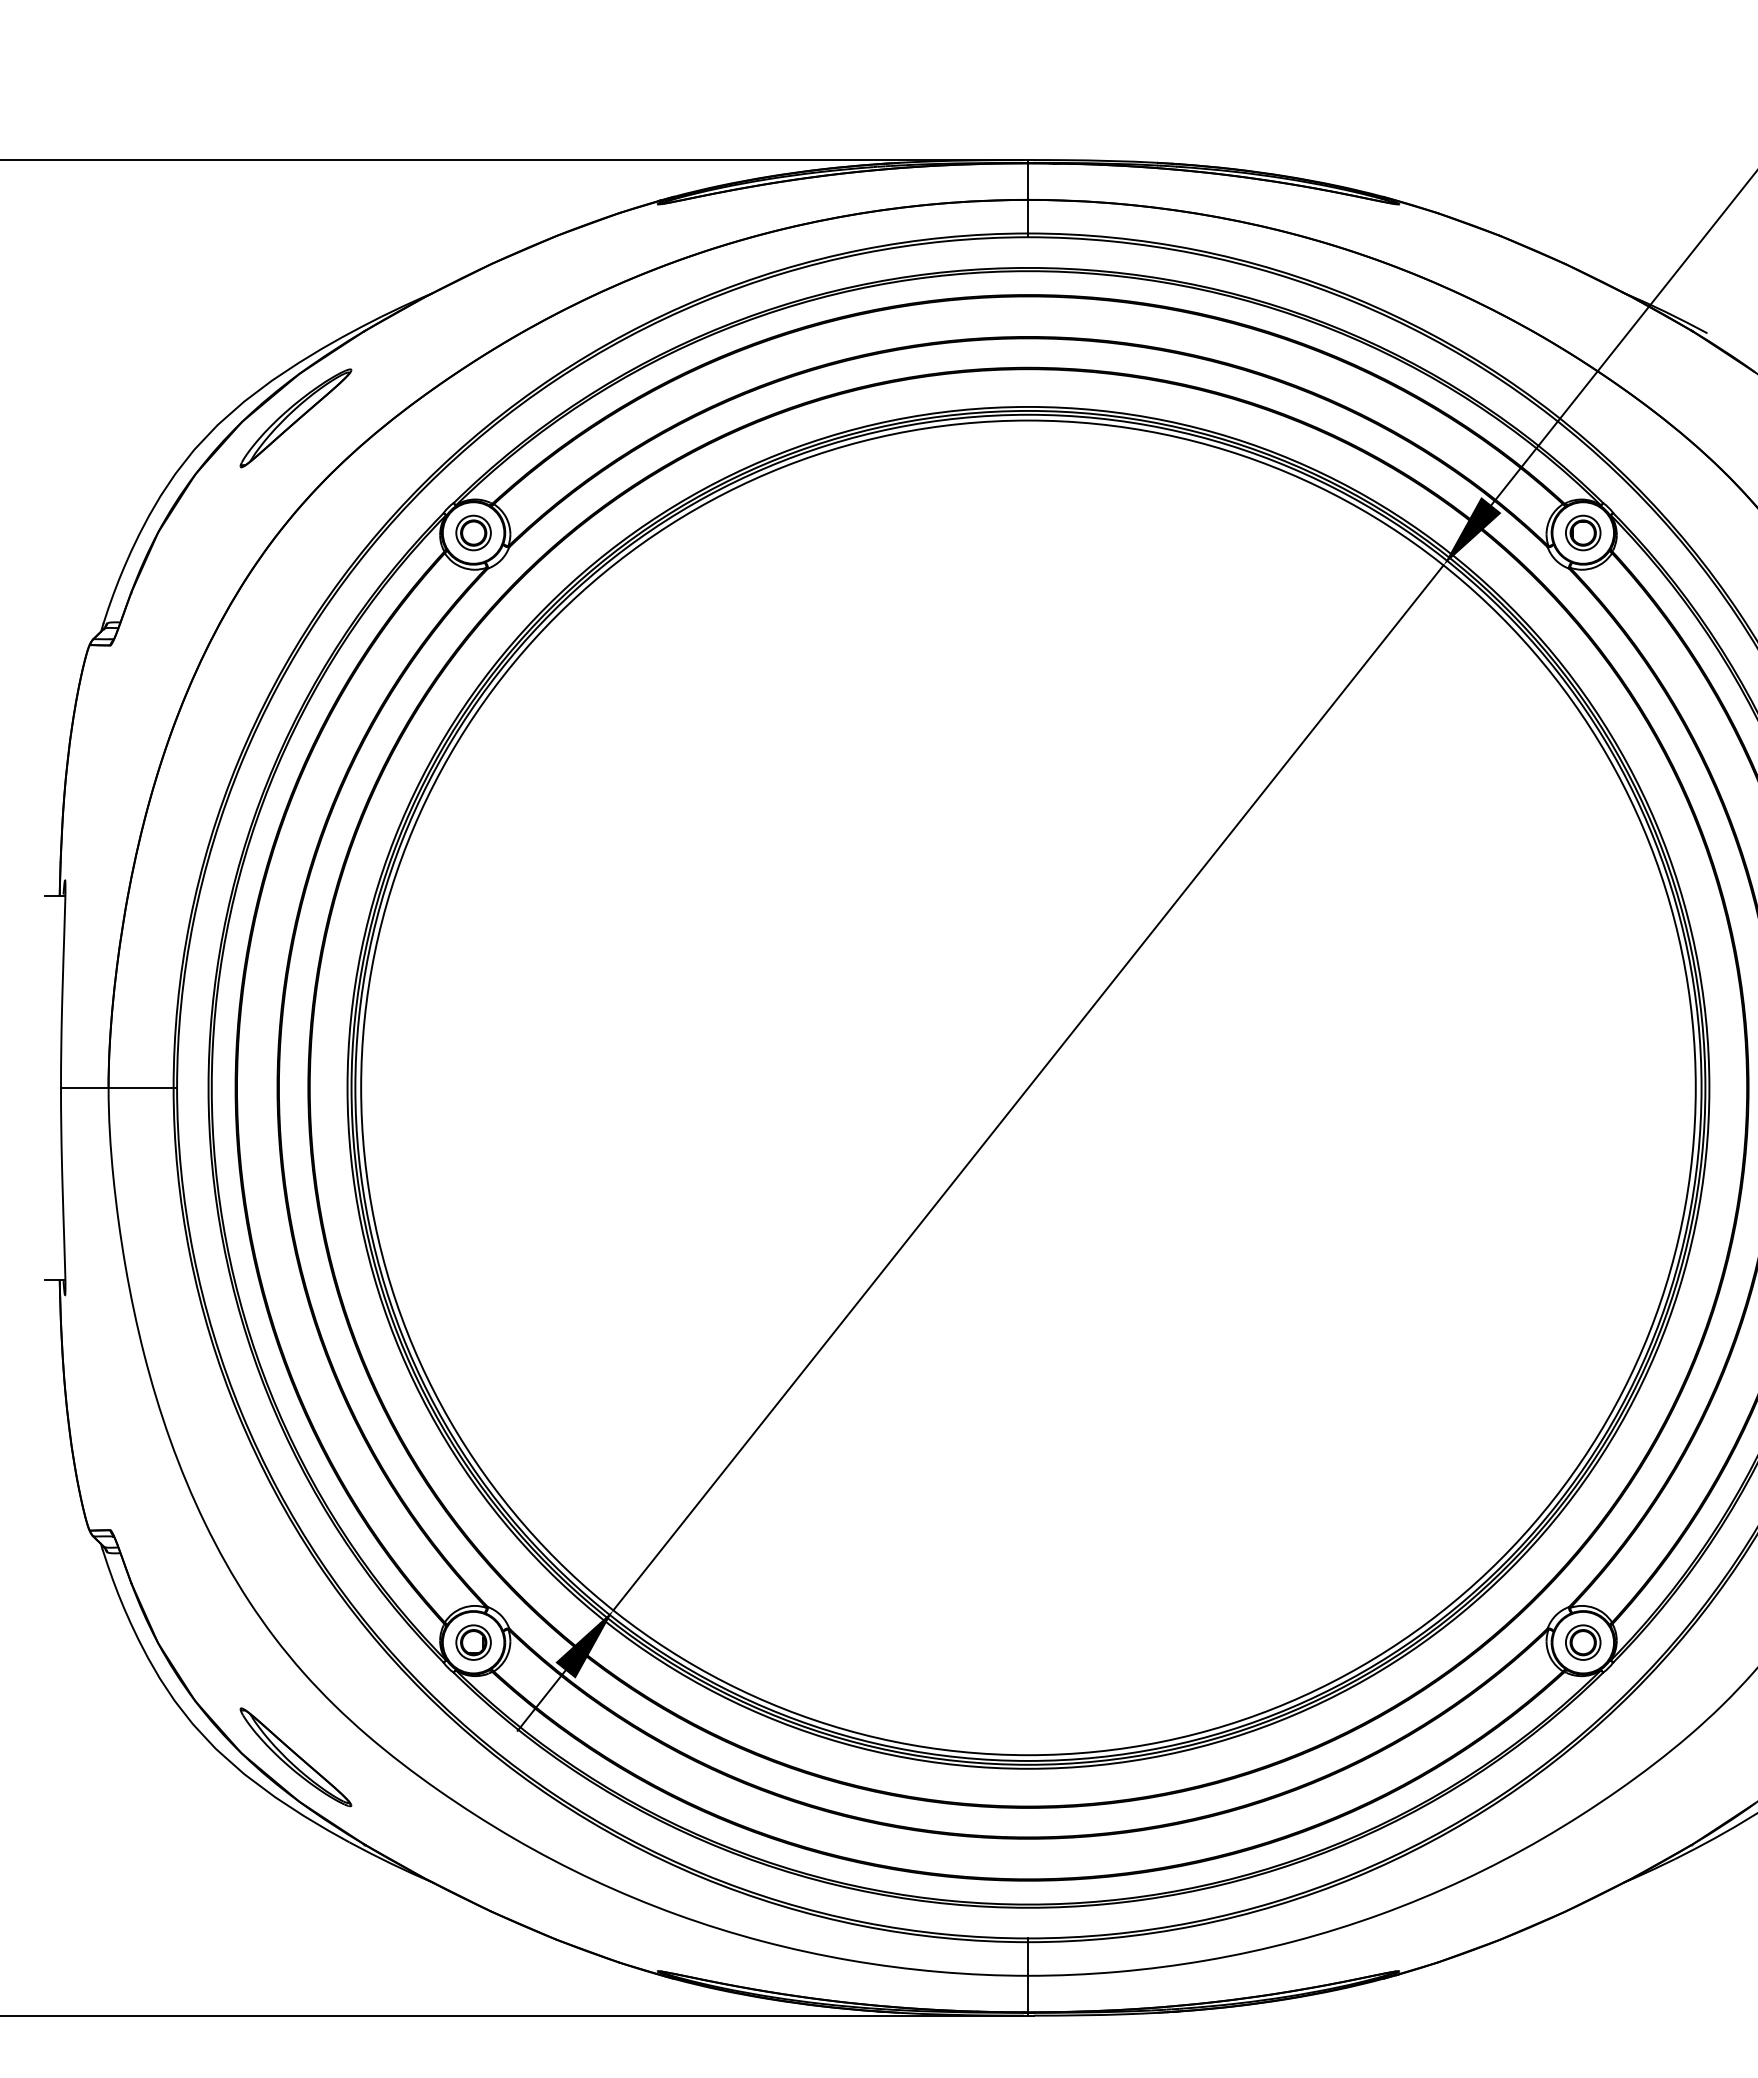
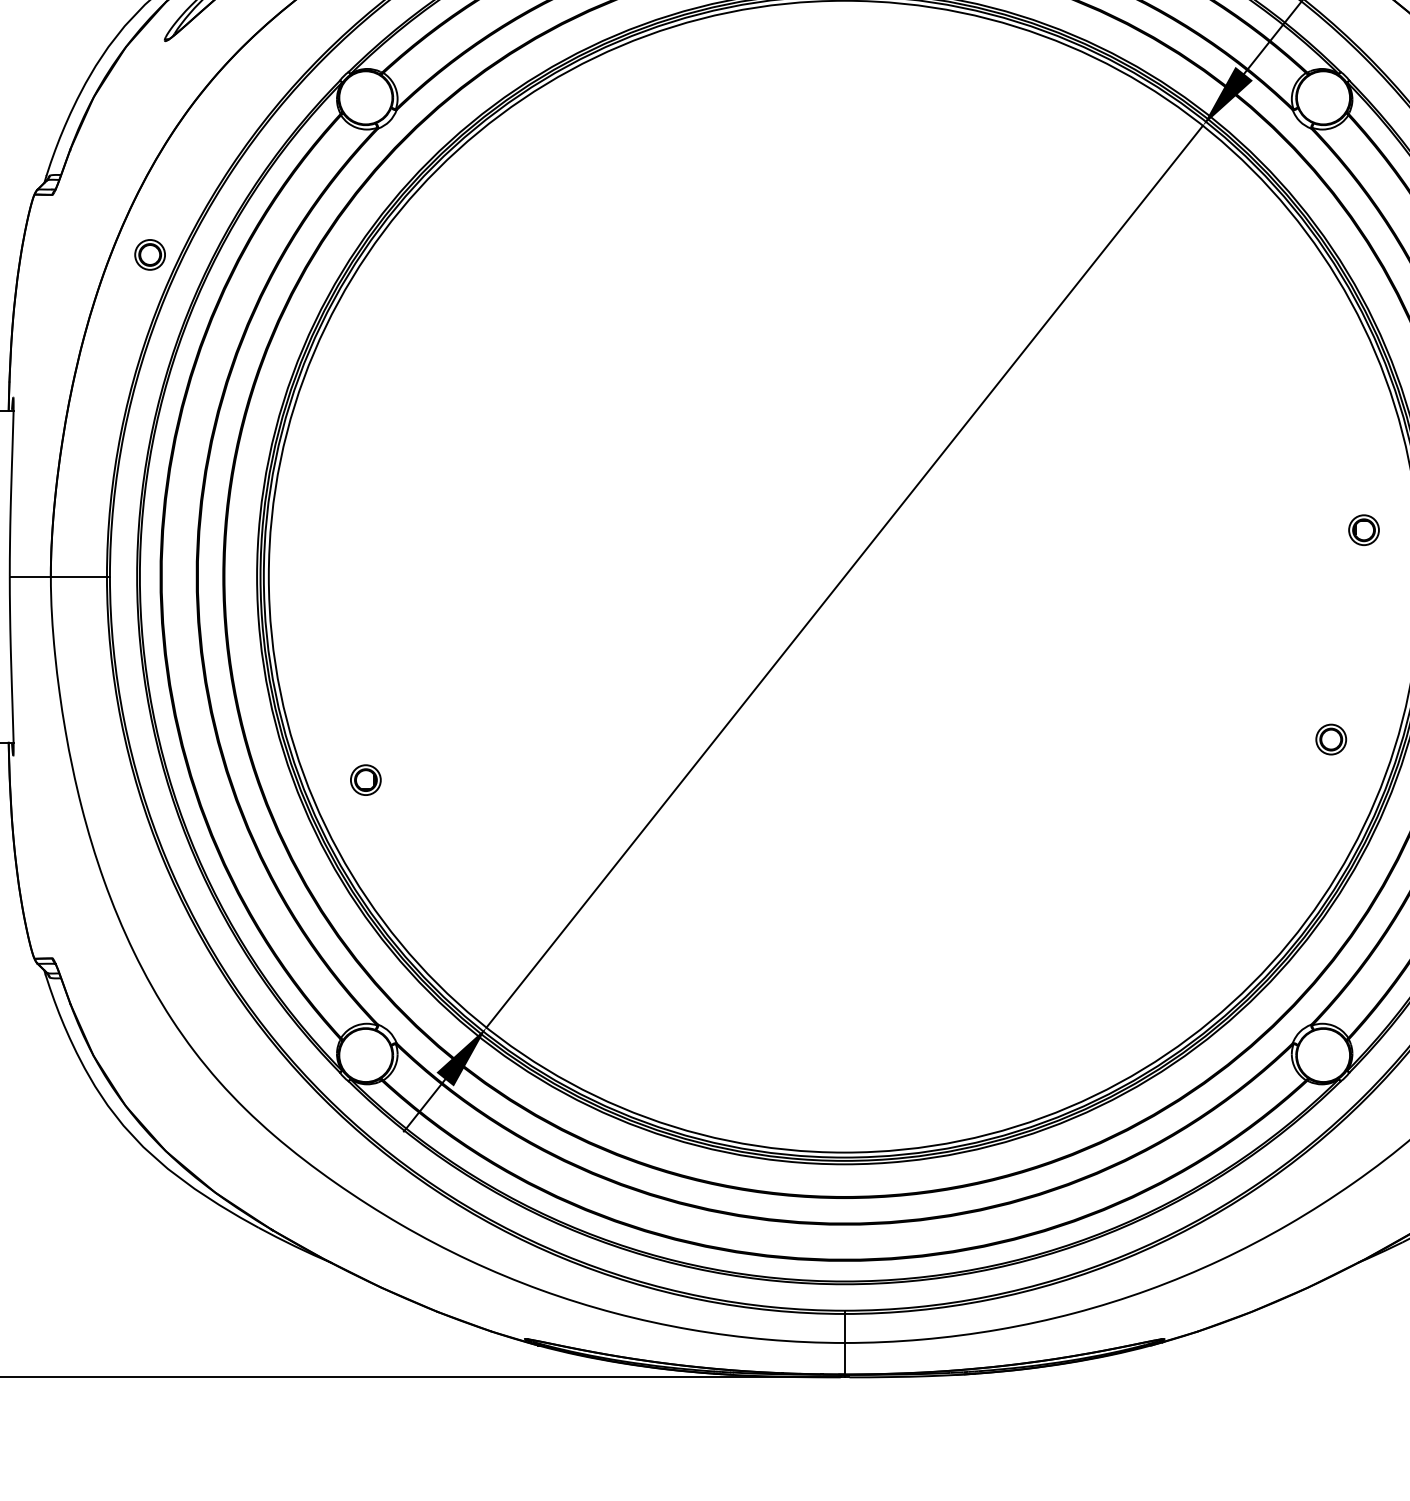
part: (473, 532) -> (150, 254), moved
part: (1583, 532) -> (1364, 529), moved
part: (473, 1642) -> (365, 780), moved
part: (1583, 1642) -> (1331, 739), moved
part: (295, 1757) -> (212, 1154), removed

